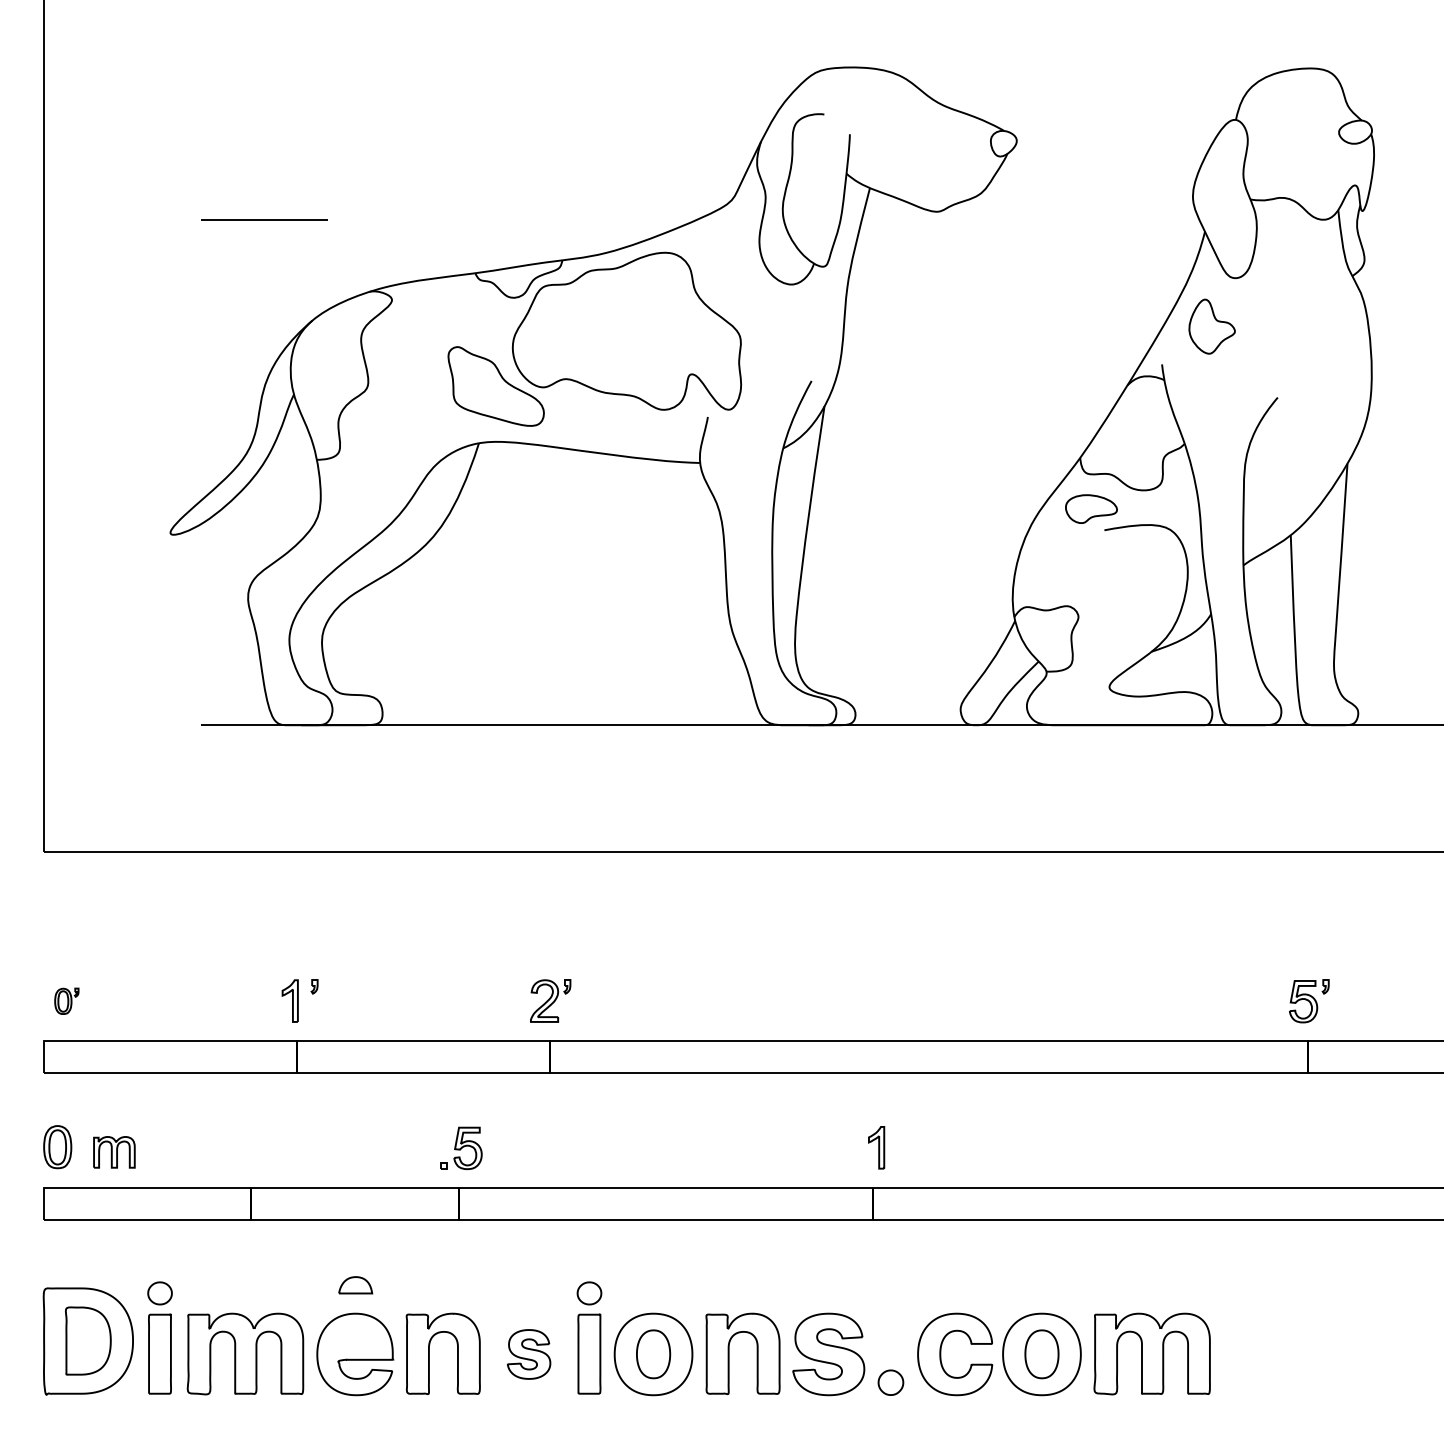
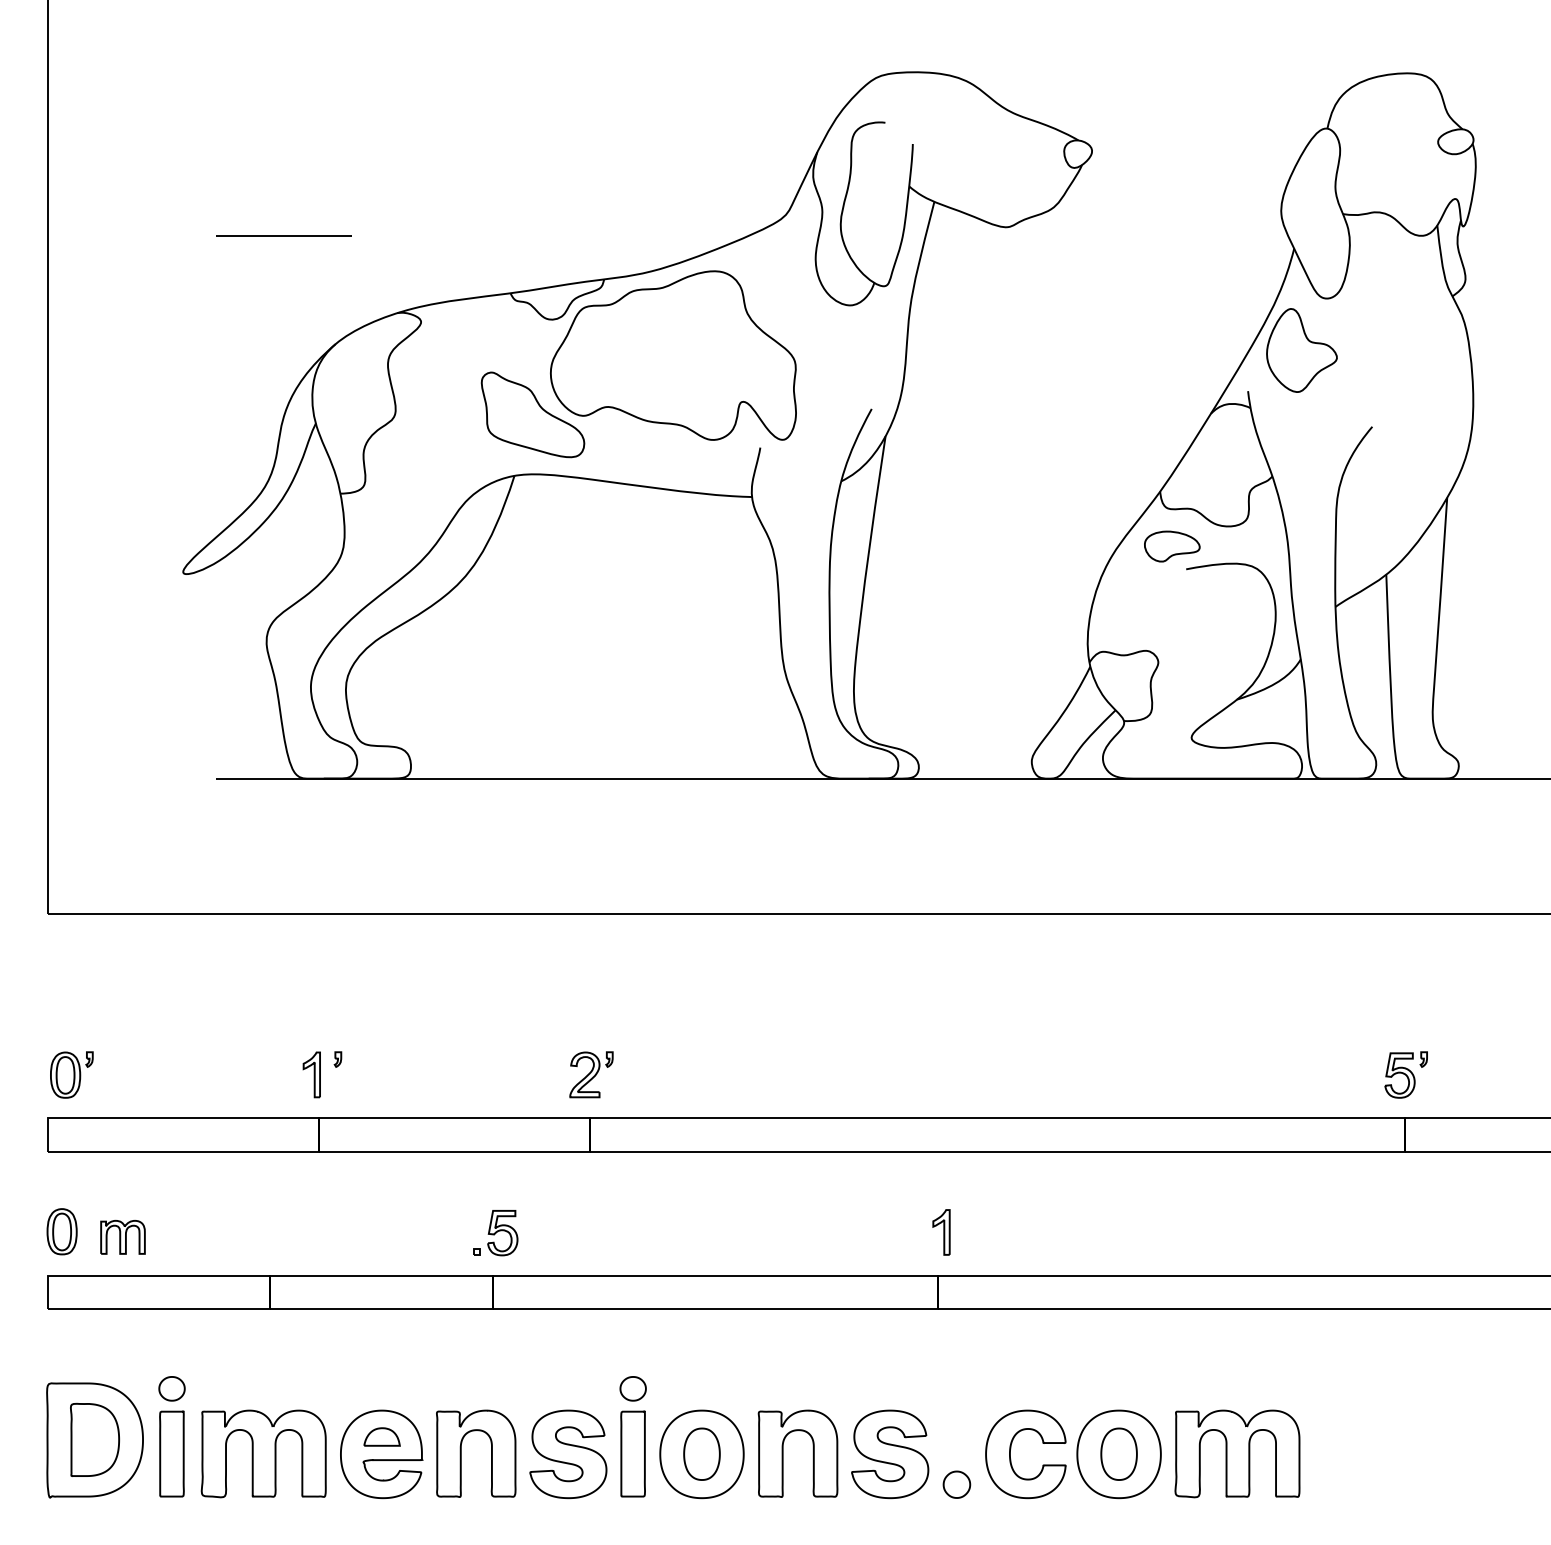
part: (1211, 326) -> (1301, 350), size x1.43
part: (66, 1001) -> (71, 1075), size x1.67
part: (355, 1285) -> (381, 1437), moved
part: (528, 1354) -> (567, 1454), size x1.67

